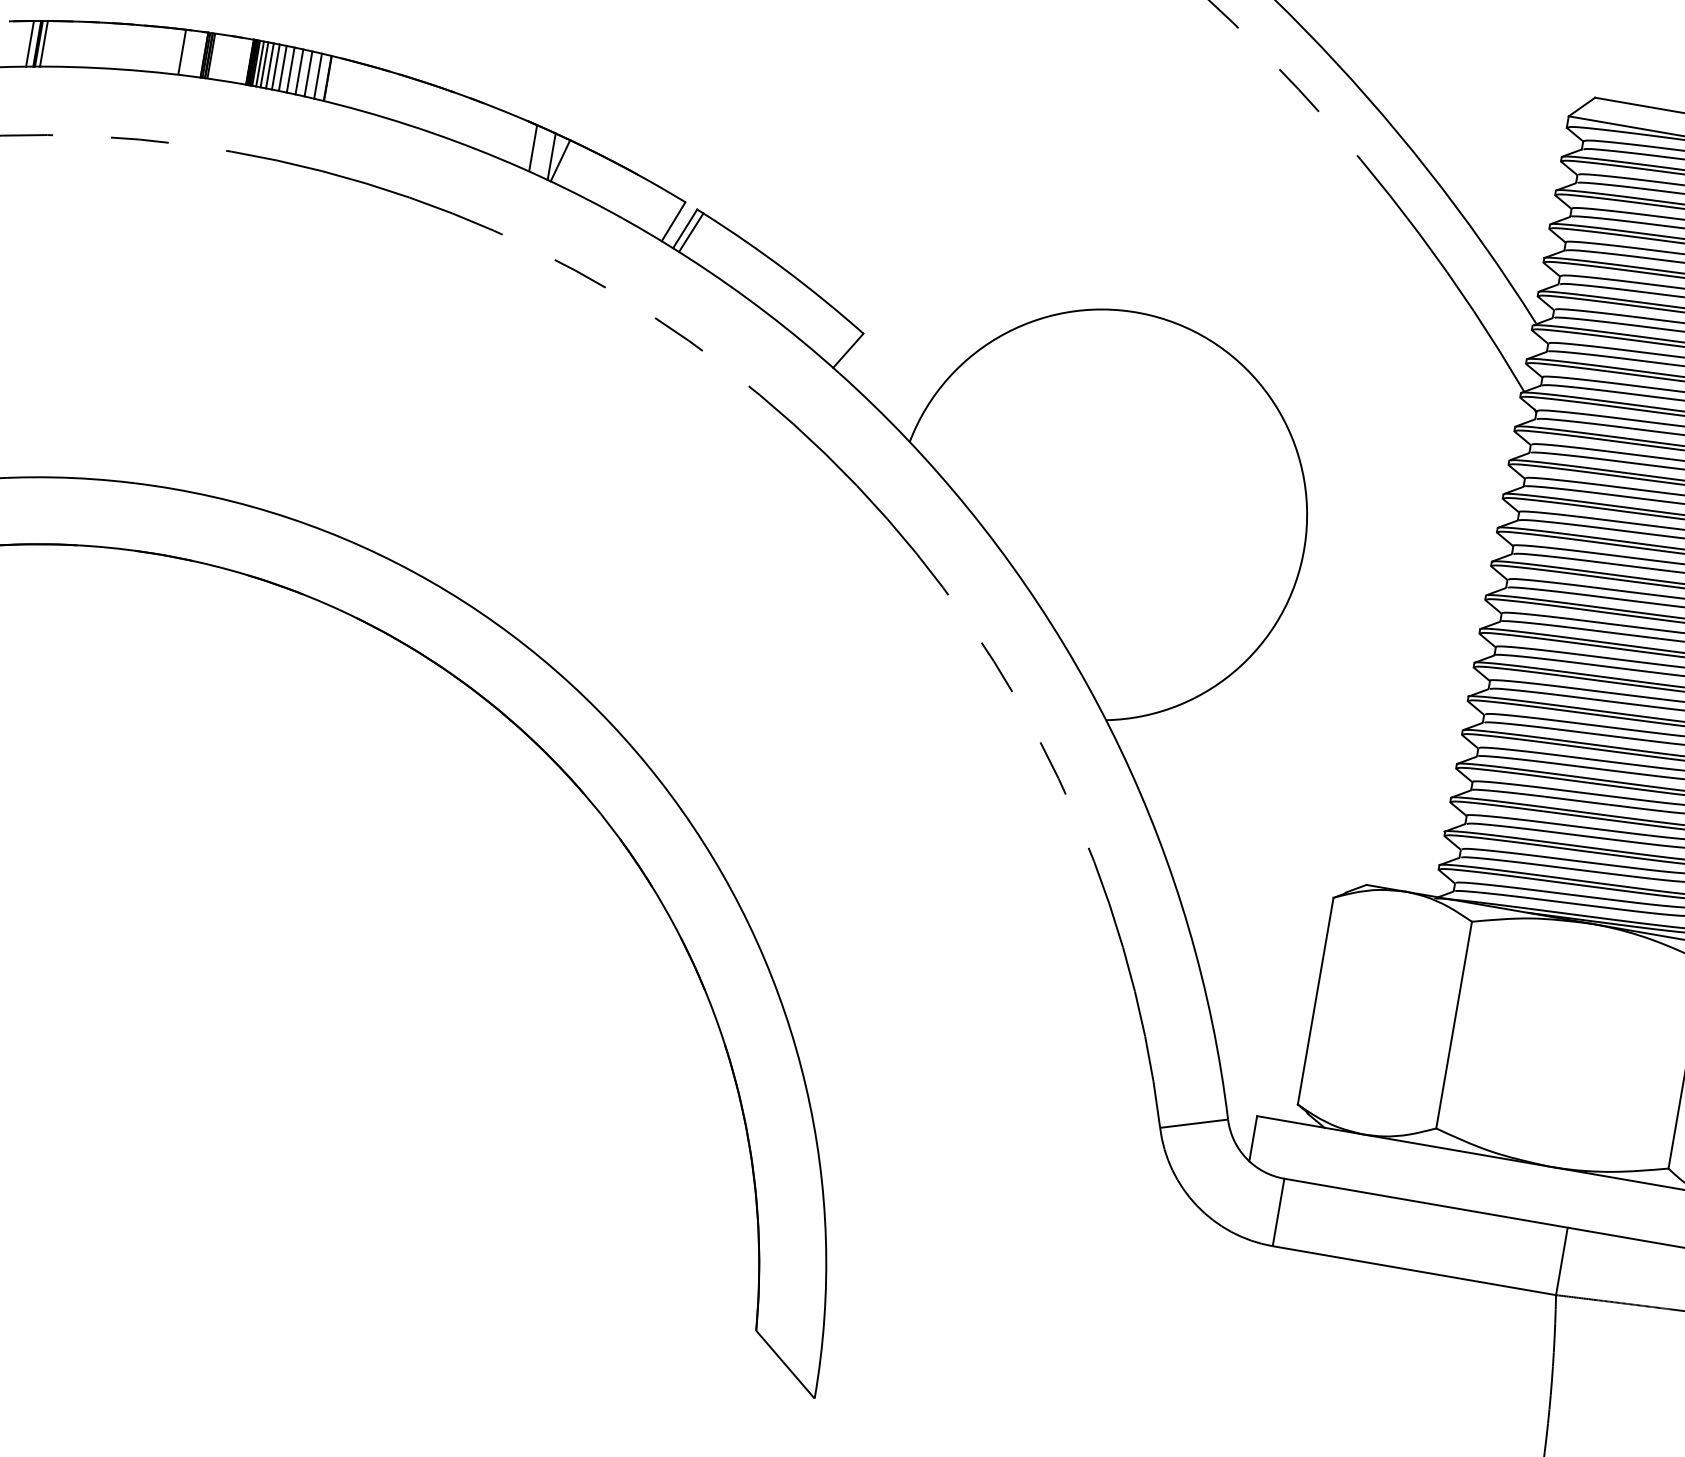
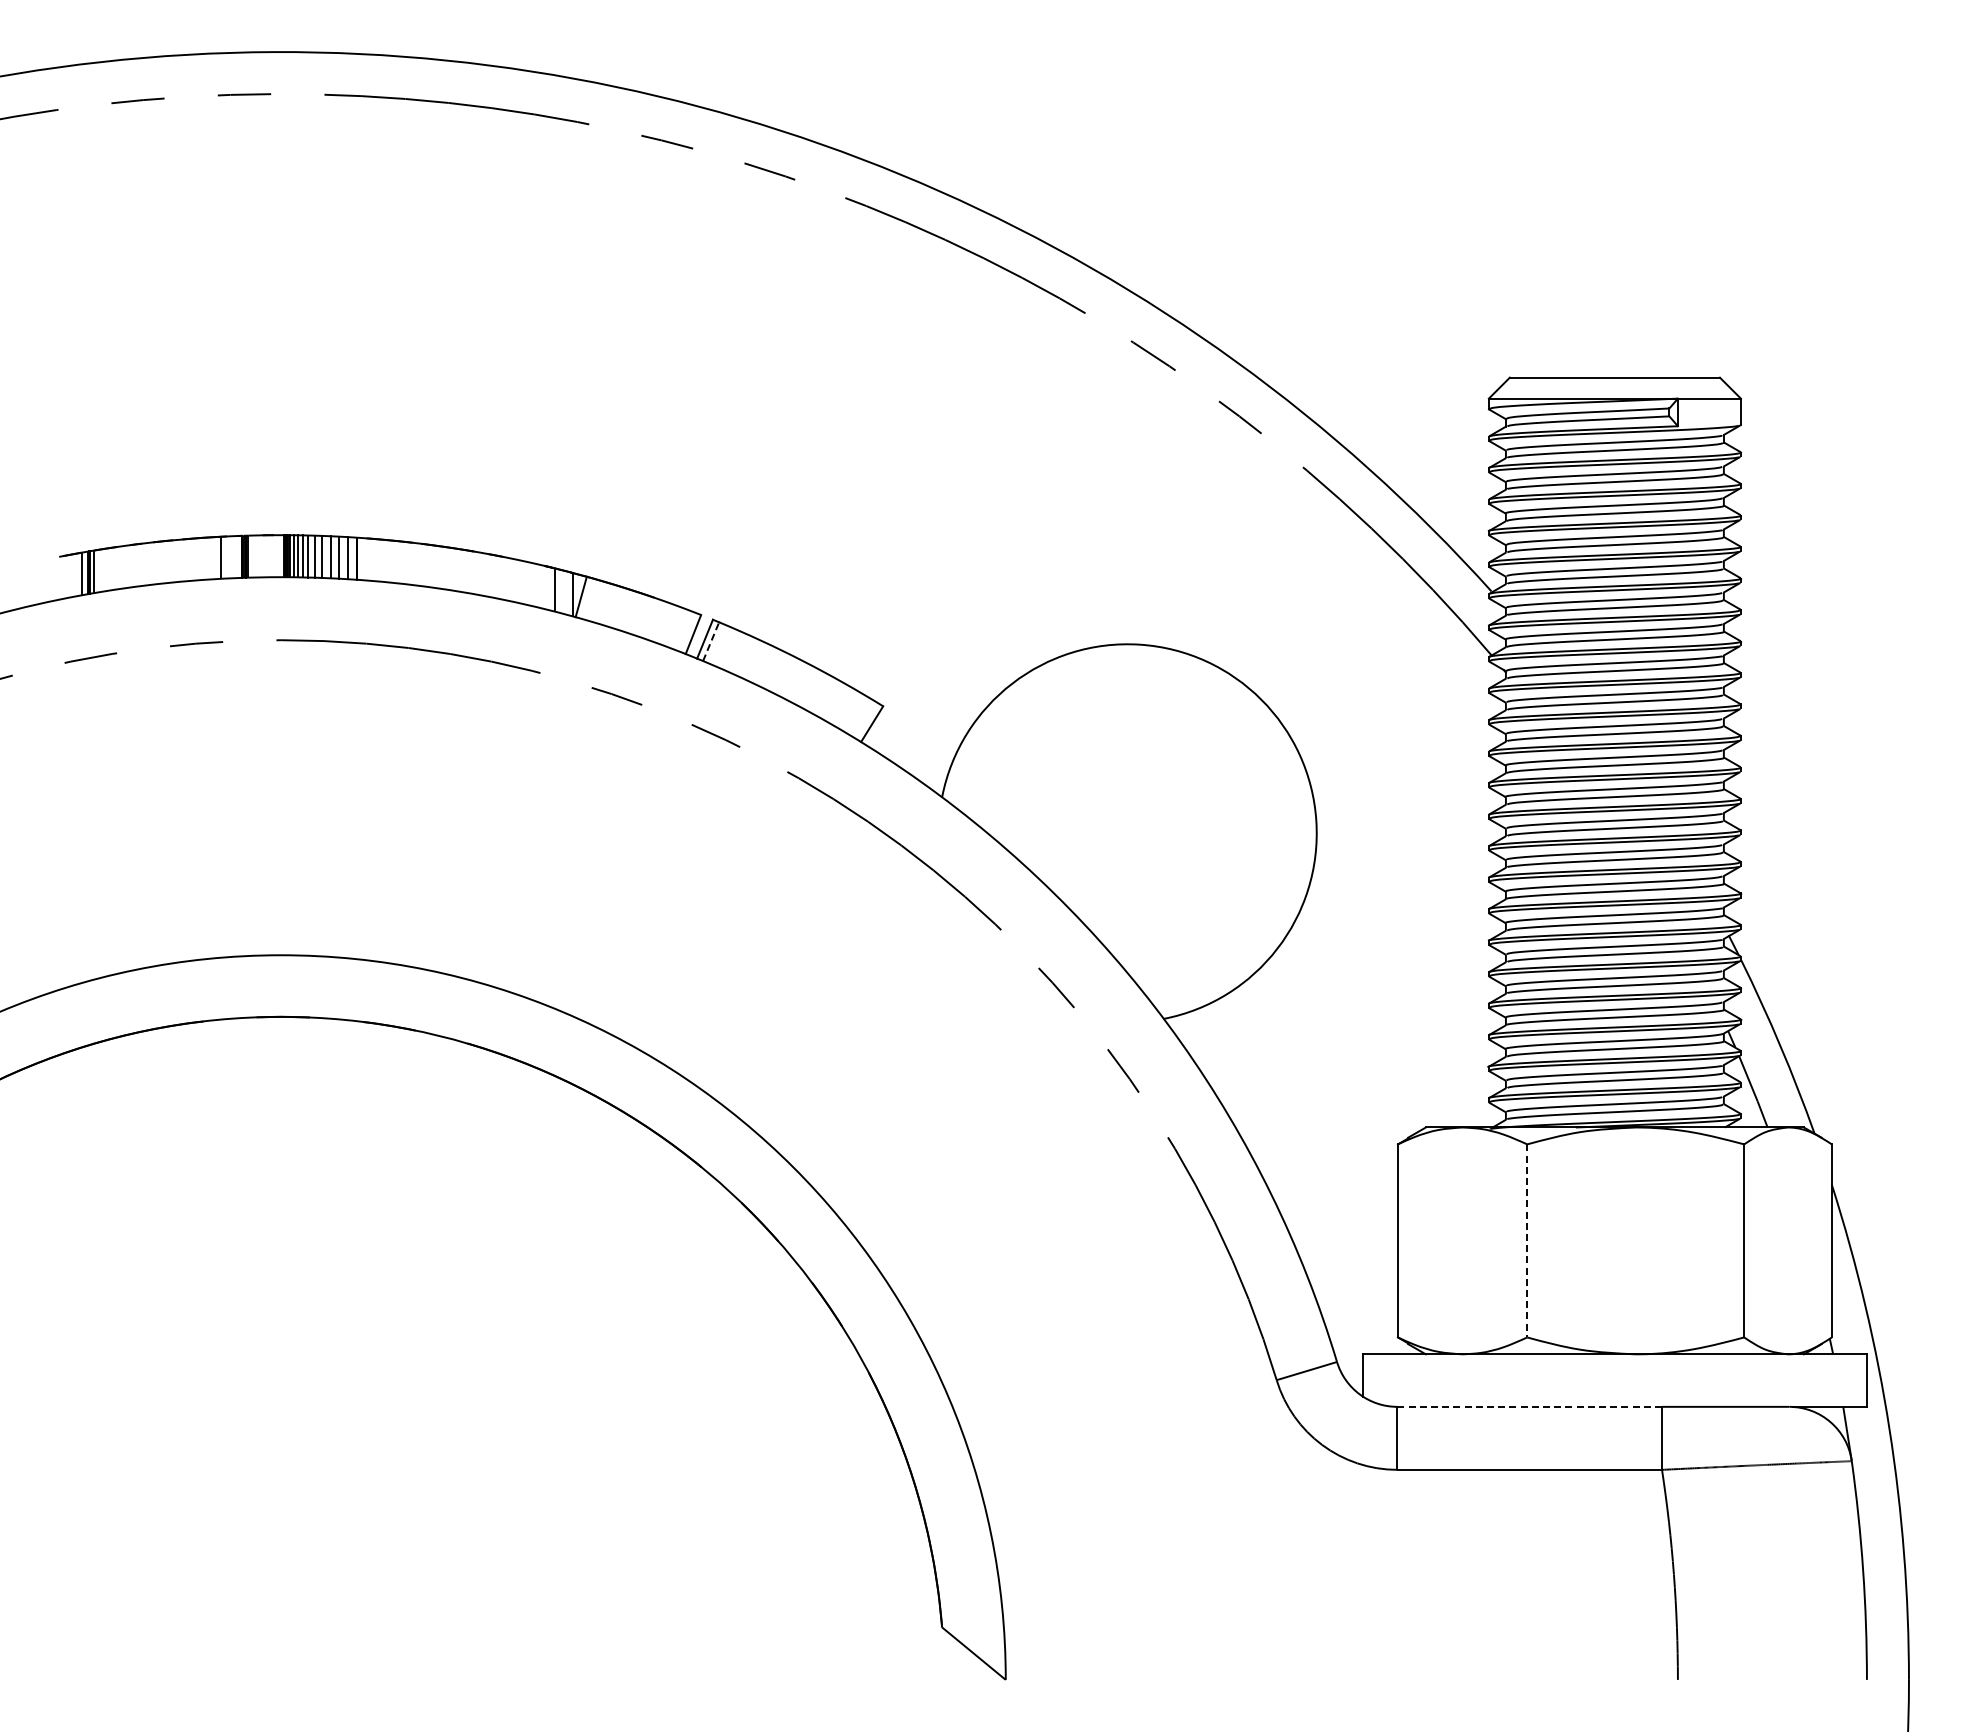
line: (691, 232) -> (711, 641), solid -> dashed
line: (1454, 1024) -> (1527, 1240), solid -> dashed
line: (1426, 1202) -> (1530, 1406), solid -> dashed

